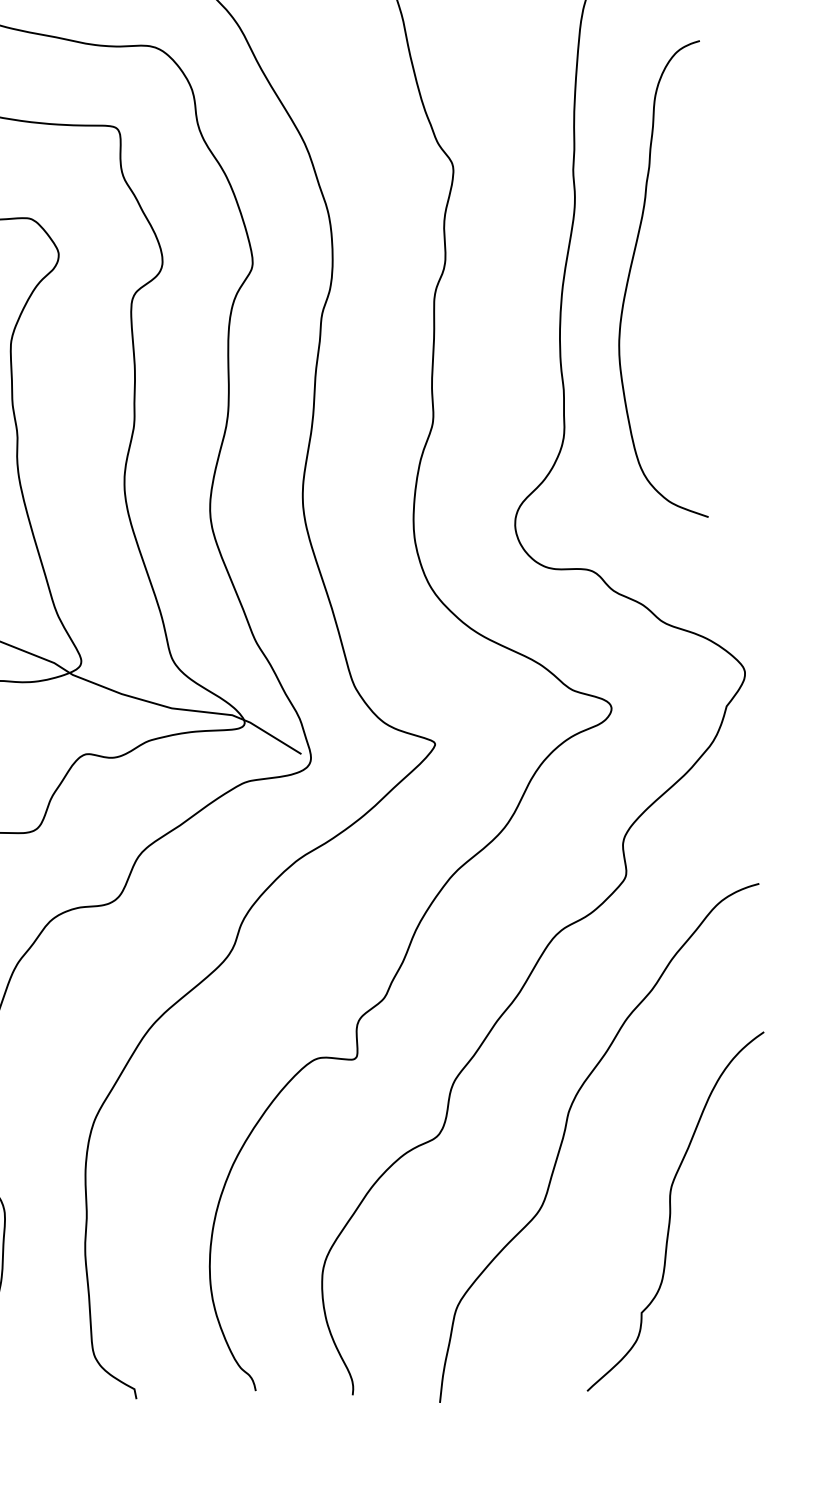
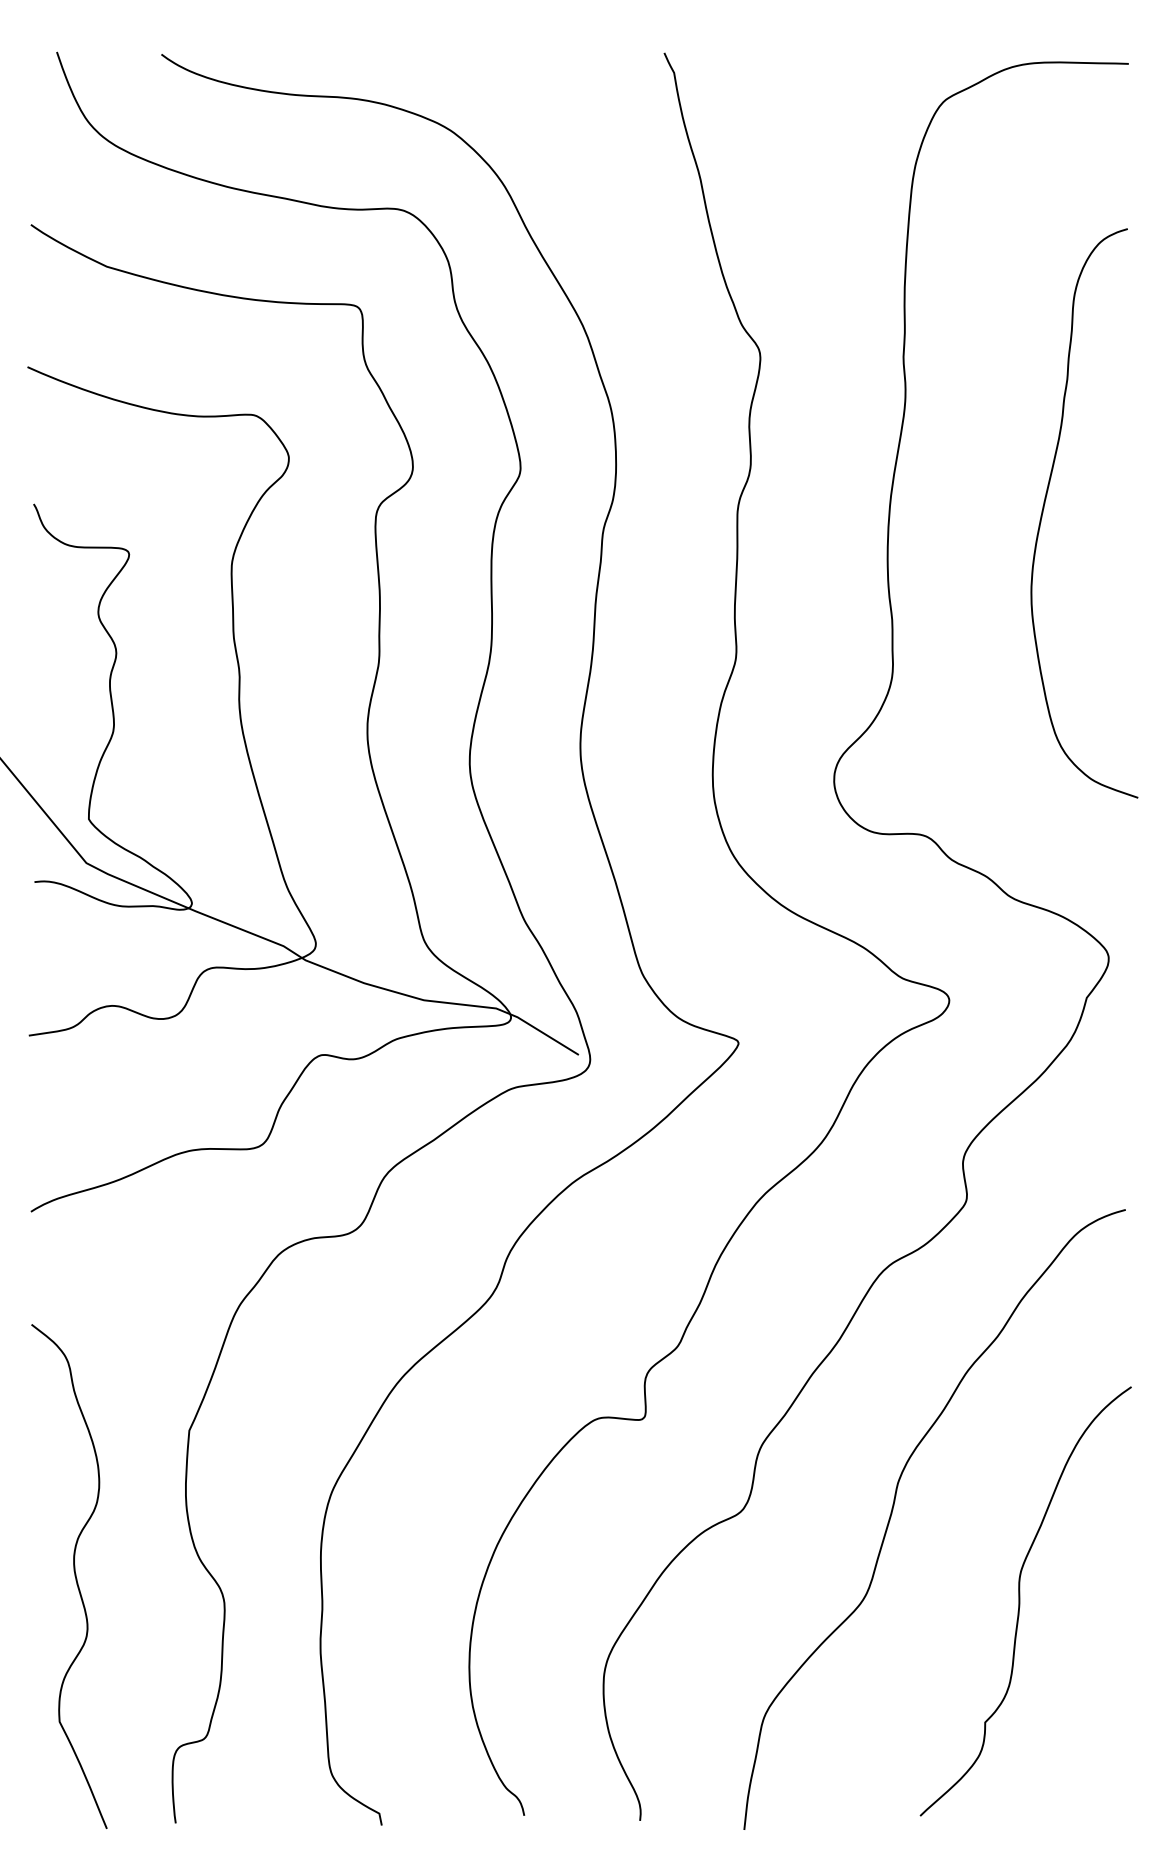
curve: (630, 270) -> (1045, 503), moved

